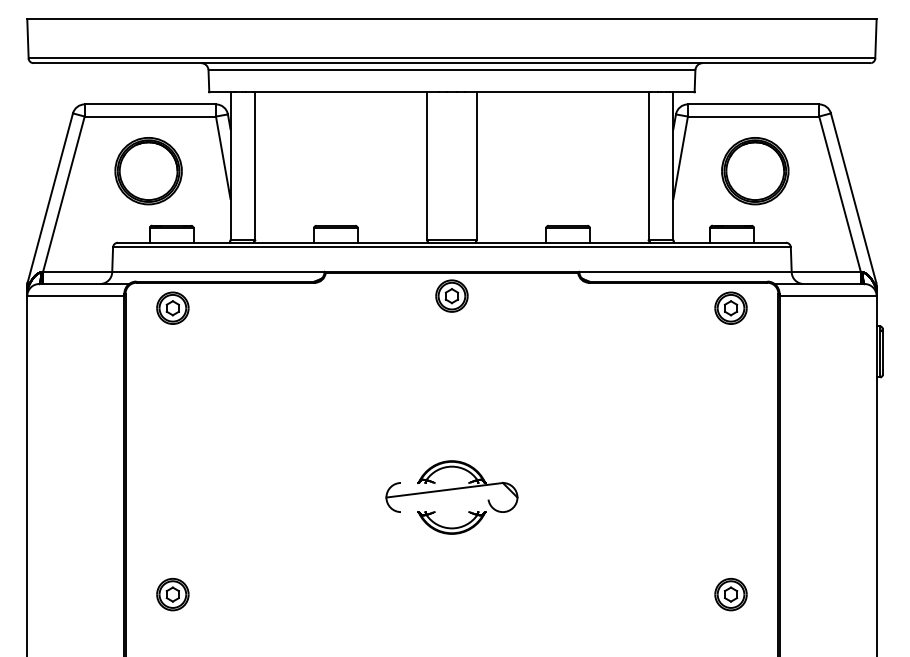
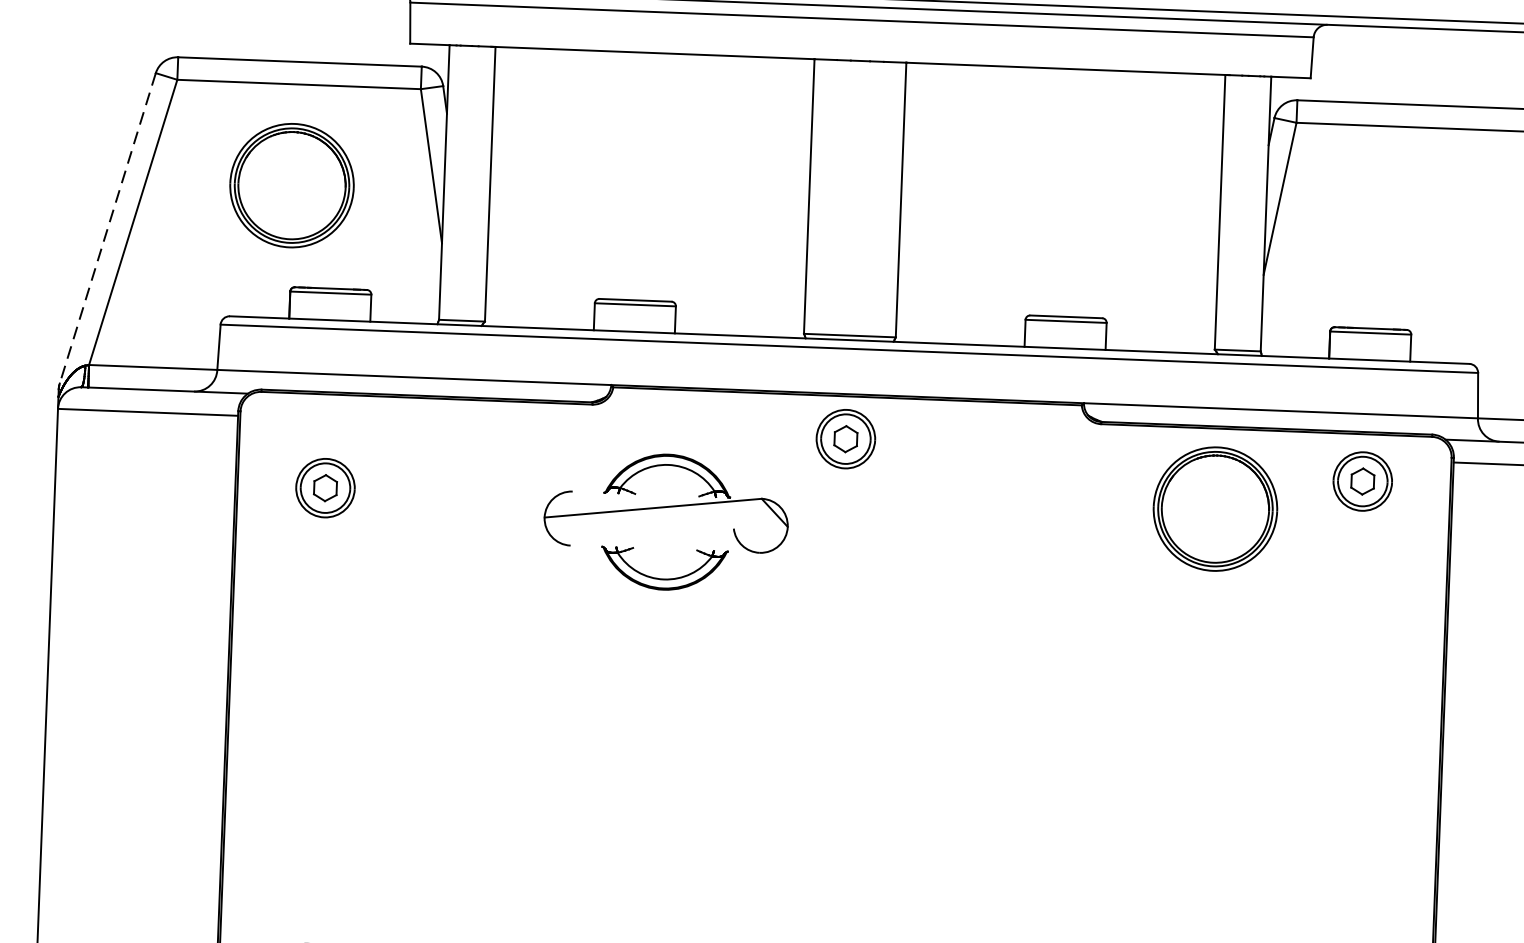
part: (755, 171) -> (1215, 509), moved
line: (50, 197) -> (108, 227), solid -> dashed
part: (172, 307) -> (324, 486), moved
part: (451, 490) -> (665, 509), moved

